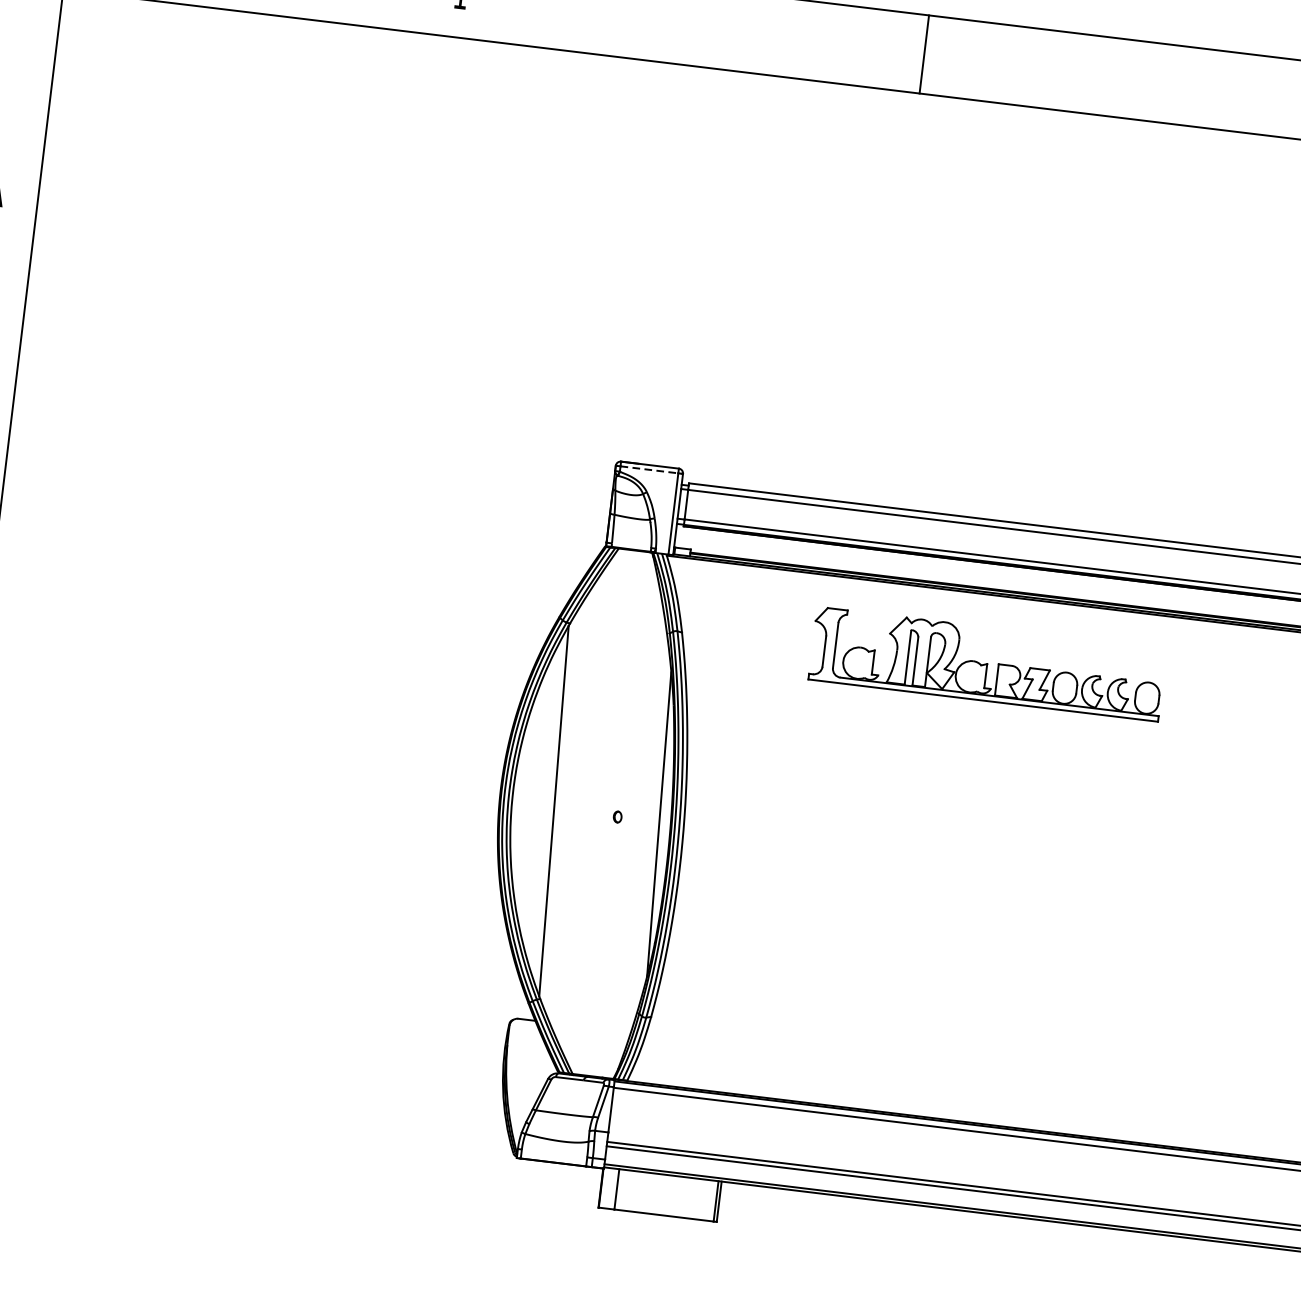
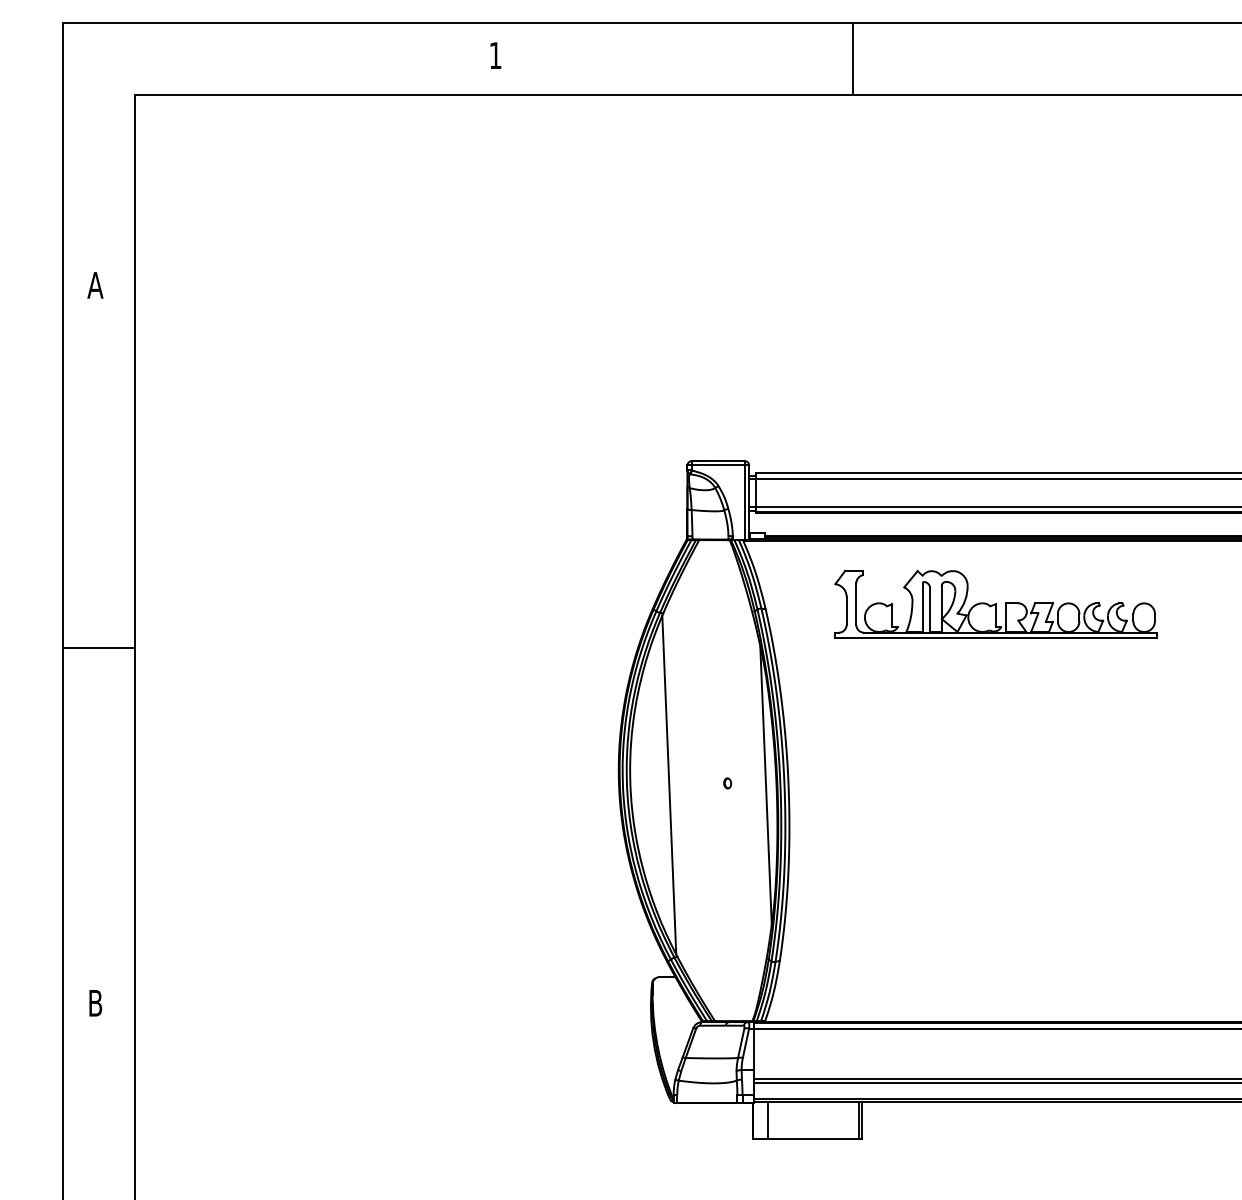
line: (923, 54) -> (852, 59), moved
line: (649, 469) -> (718, 465), dashed -> solid
part: (987, 664) -> (995, 604), moved

